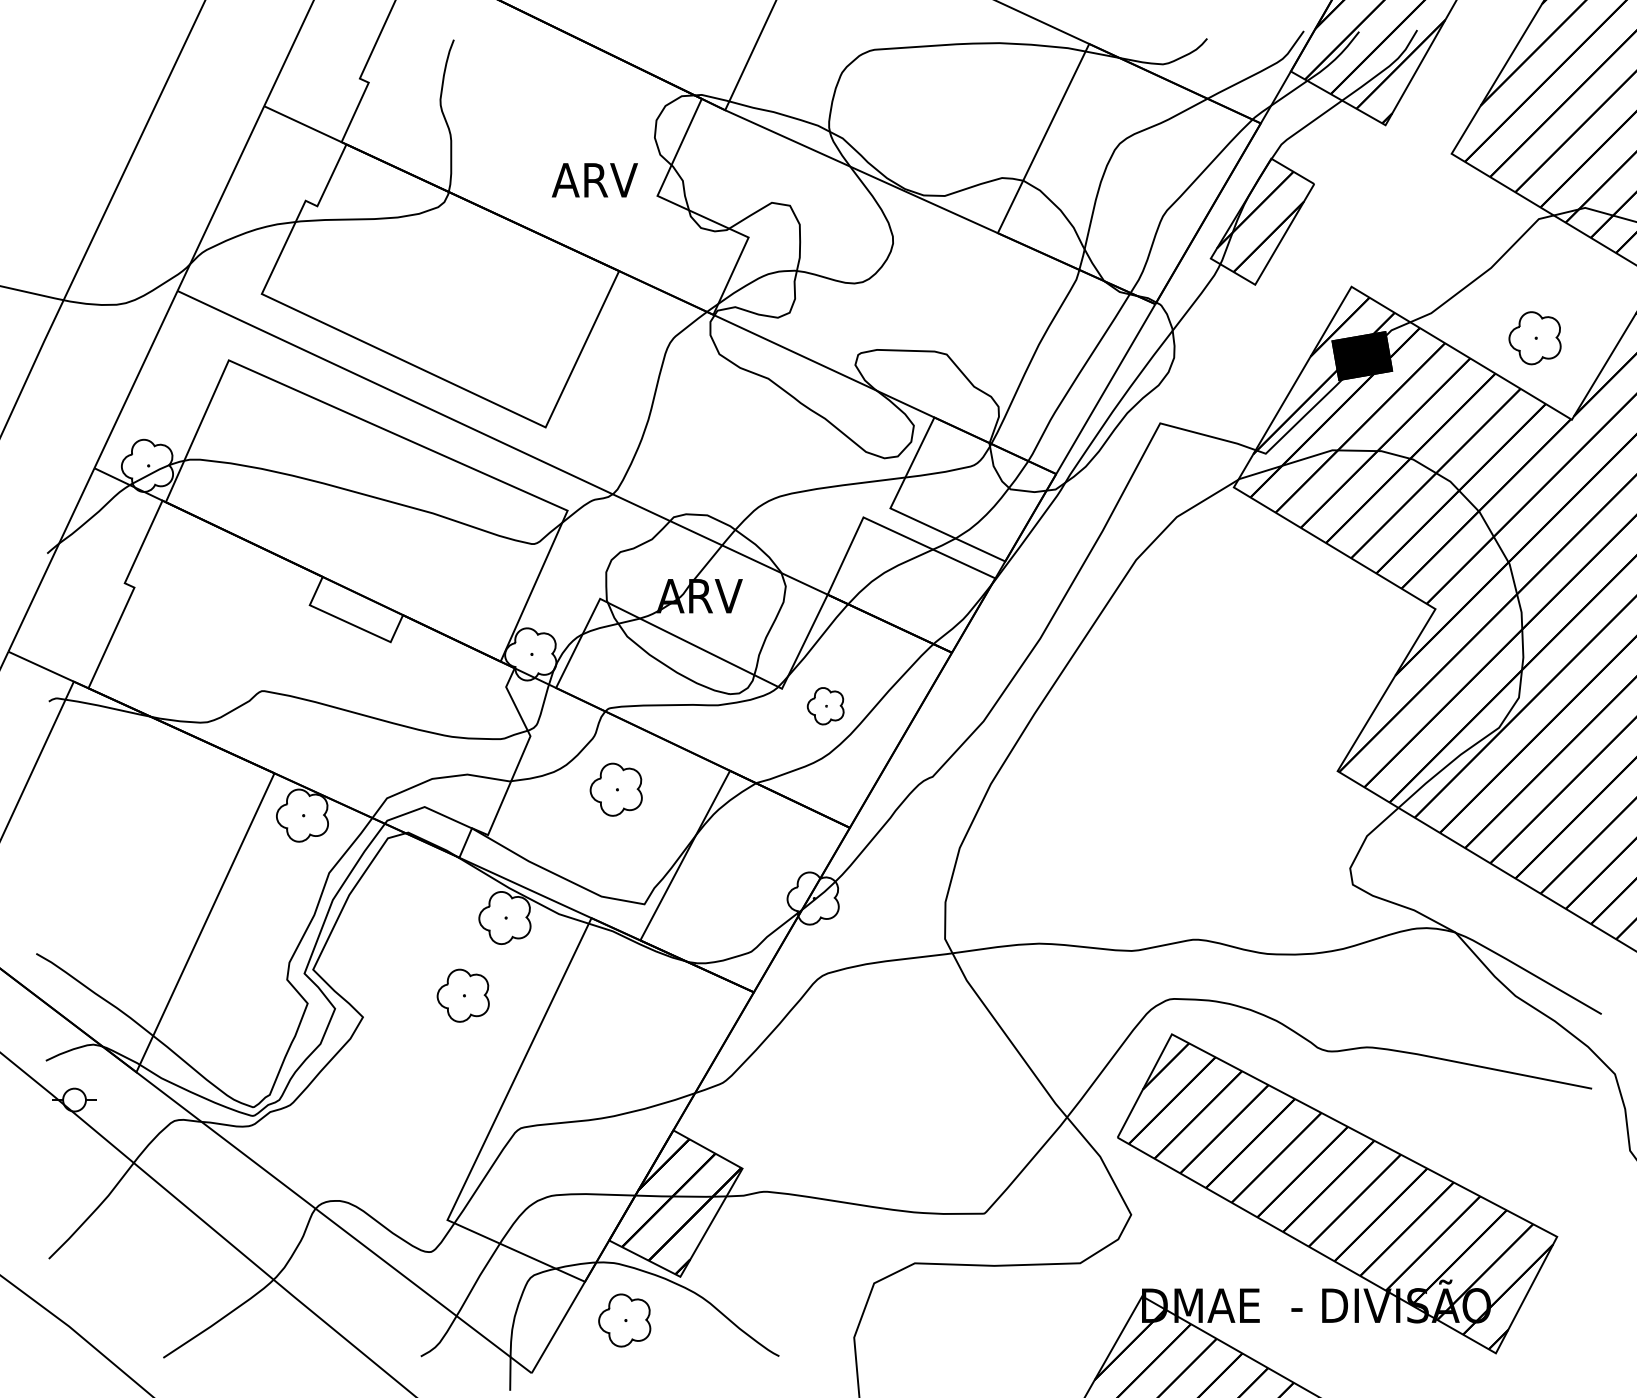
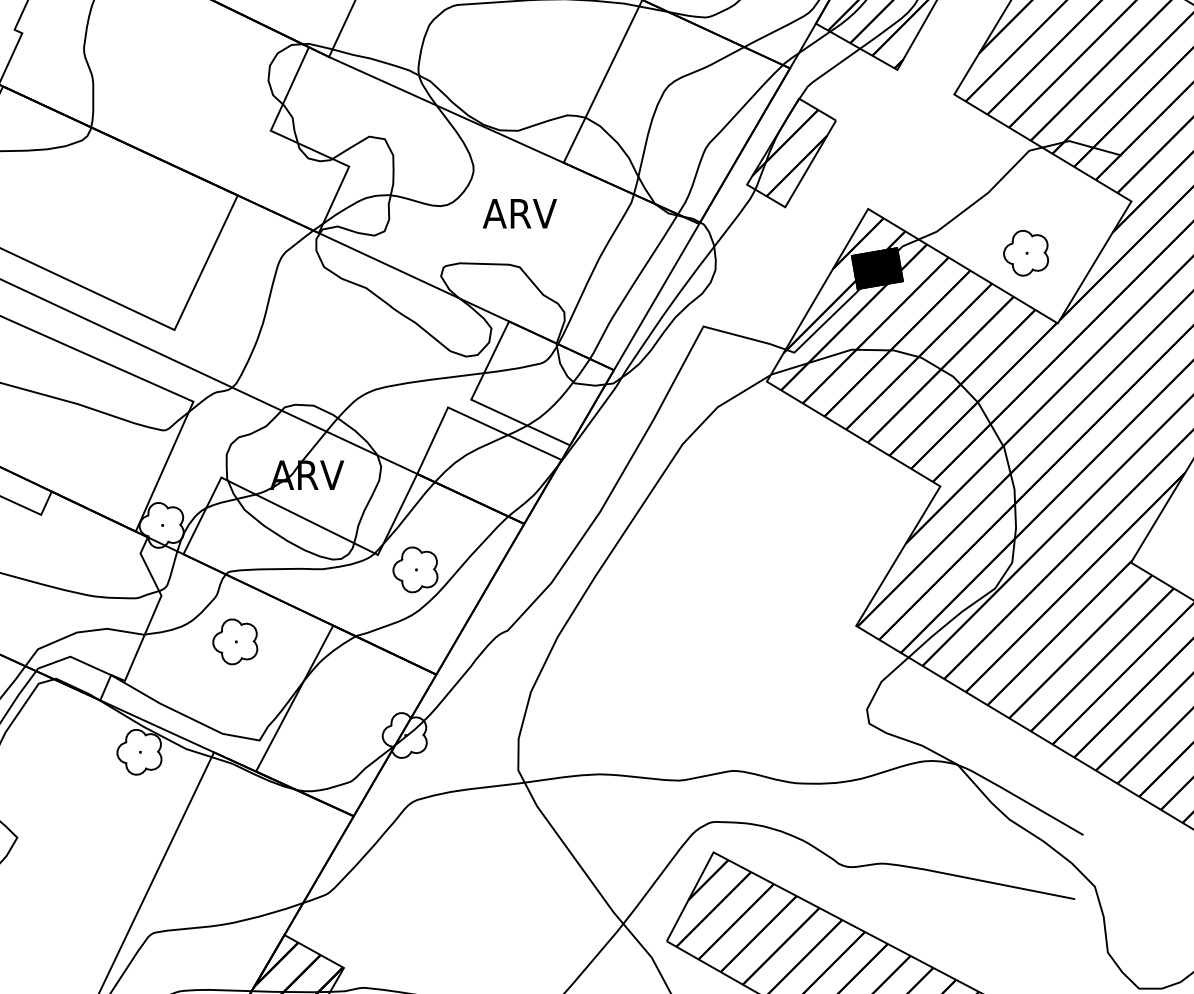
text: (594, 180) -> (519, 213), moved
part: (825, 706) -> (415, 570), size x1.43
part: (462, 995) -> (102, 818), removed

